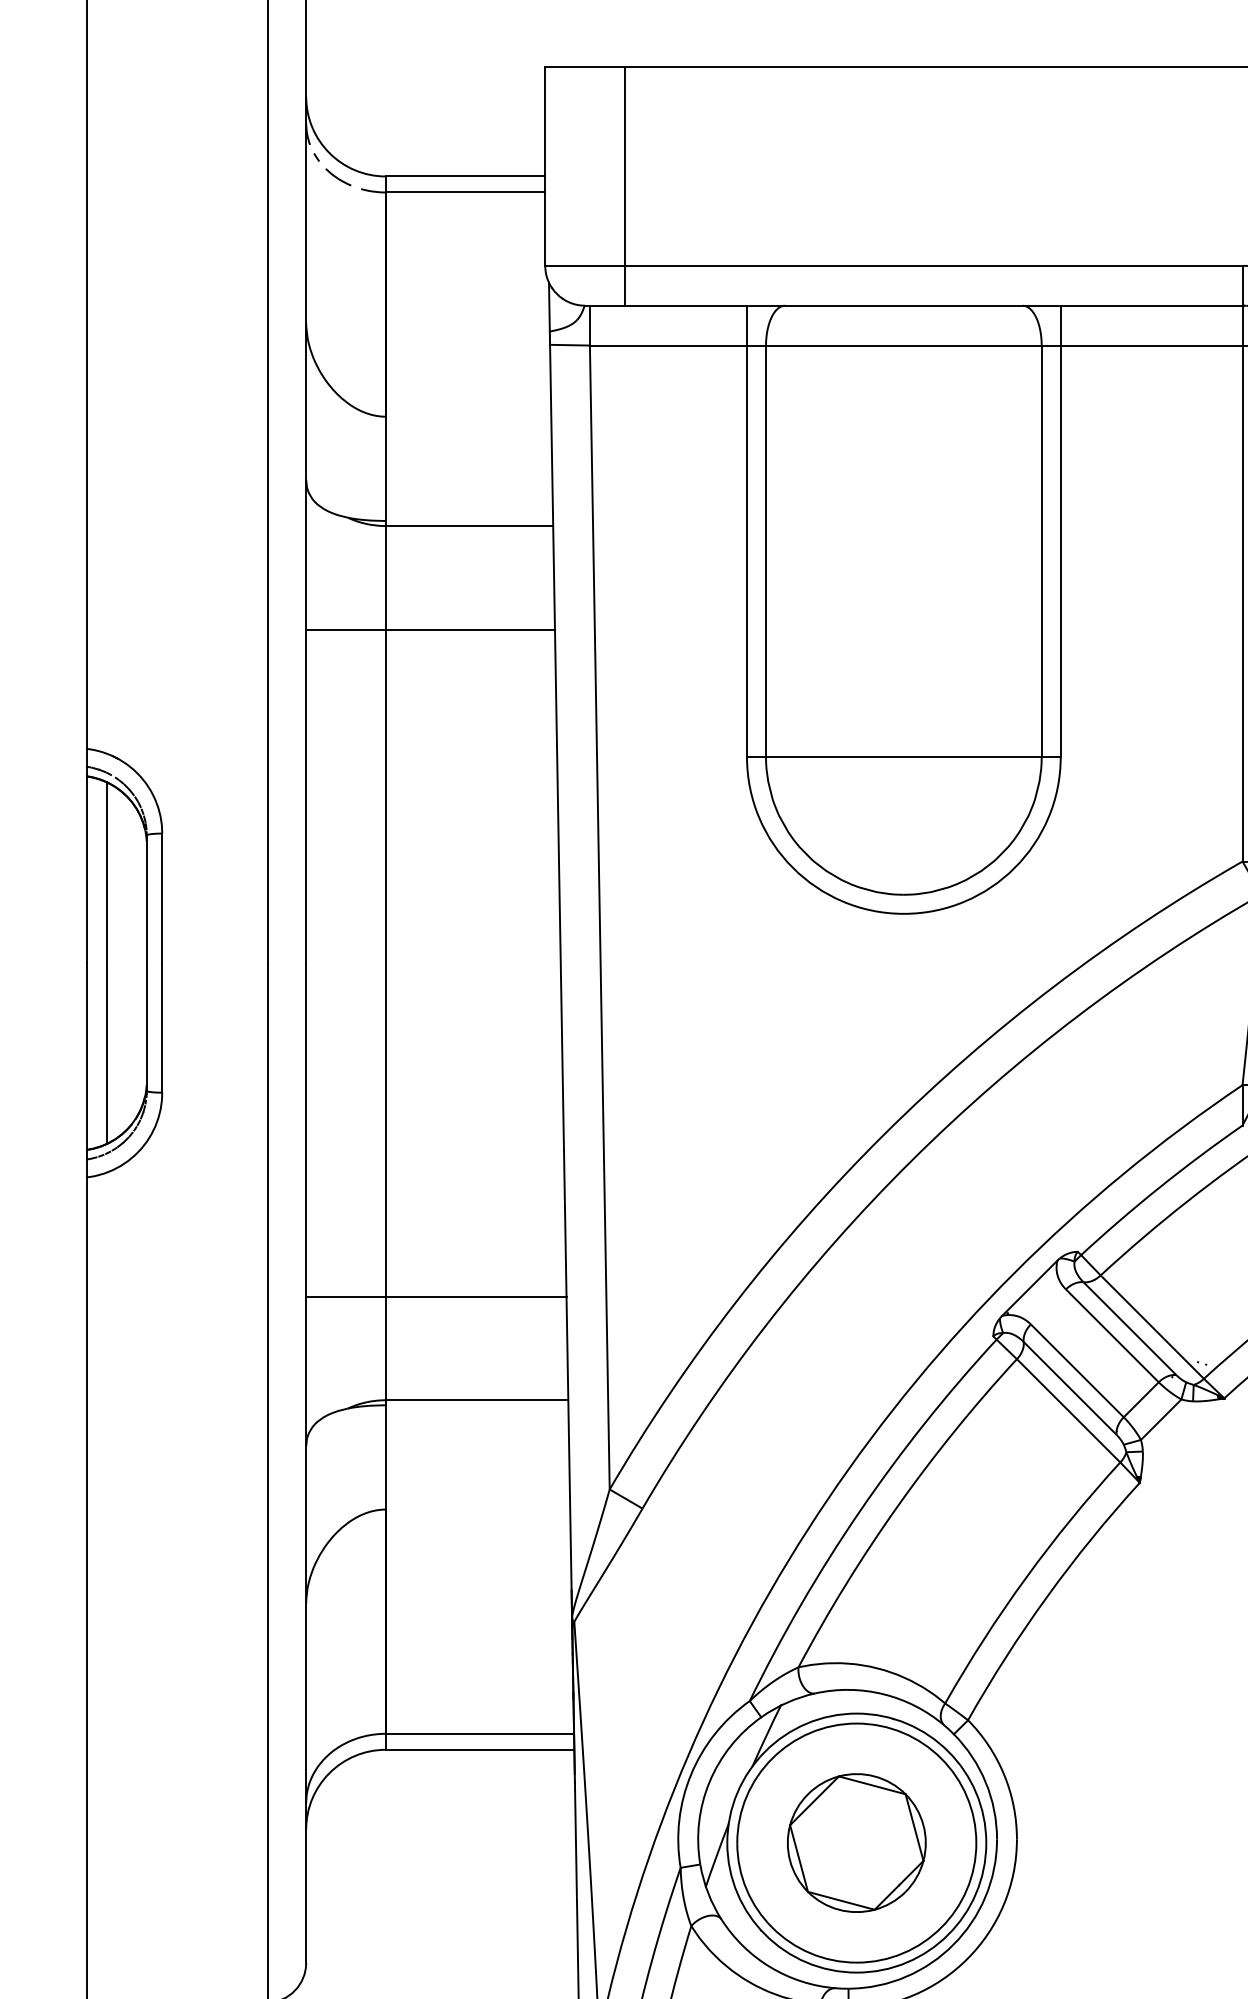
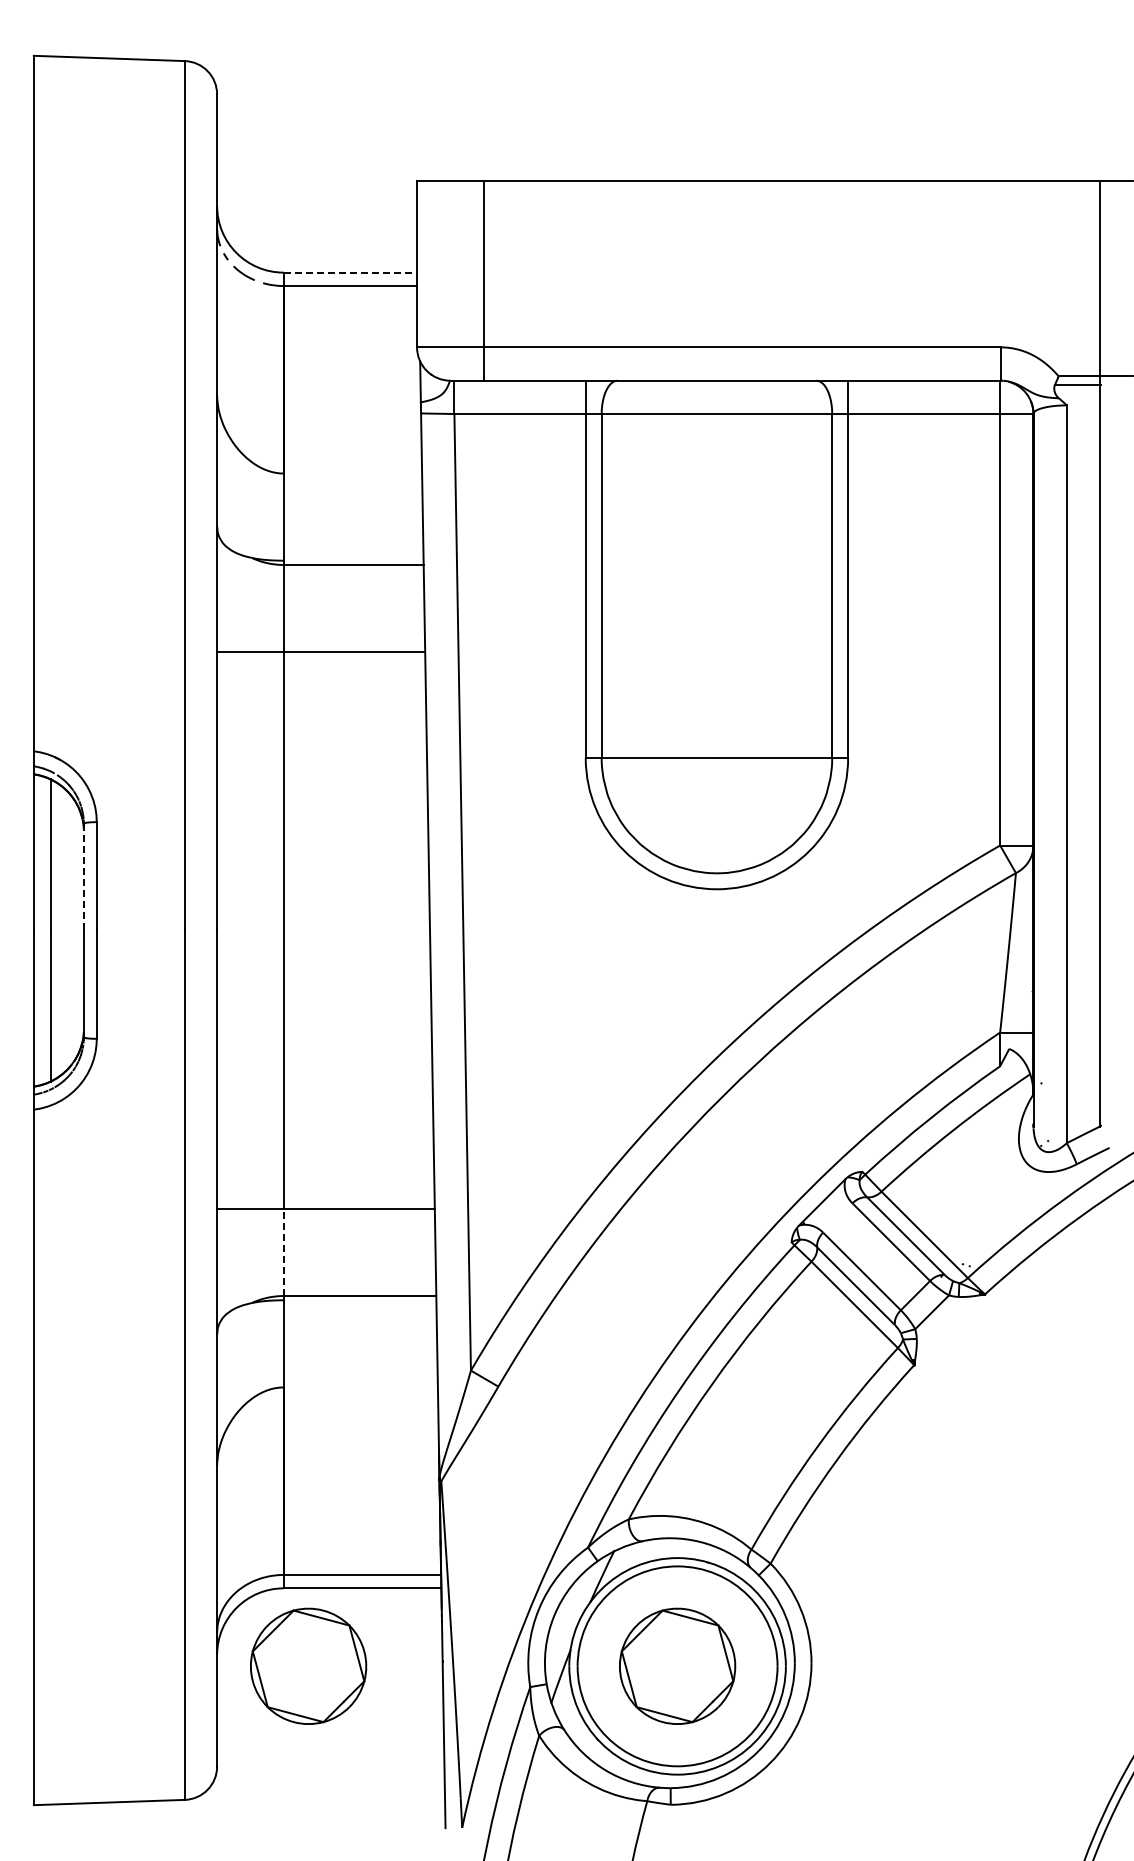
line: (465, 176) -> (350, 272), solid -> dashed
line: (146, 898) -> (83, 876), solid -> dashed
line: (385, 1348) -> (283, 1252), solid -> dashed
part: (415, 1842) -> (308, 1665), added

